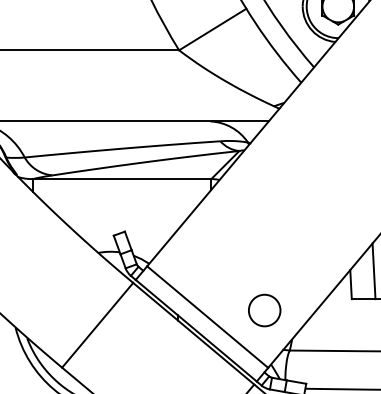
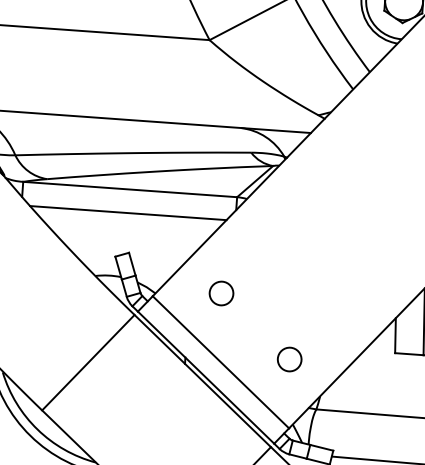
line: (121, 198) -> (127, 212), added
circle: (203, 259) -> (220, 292), added
circle: (264, 310) -> (289, 359), size x0.62

